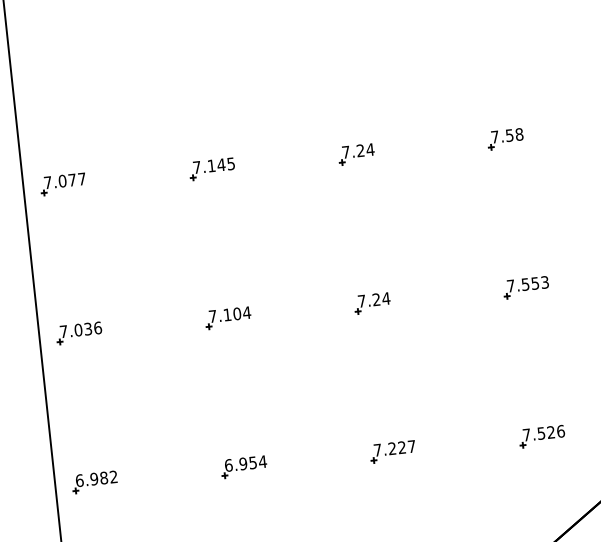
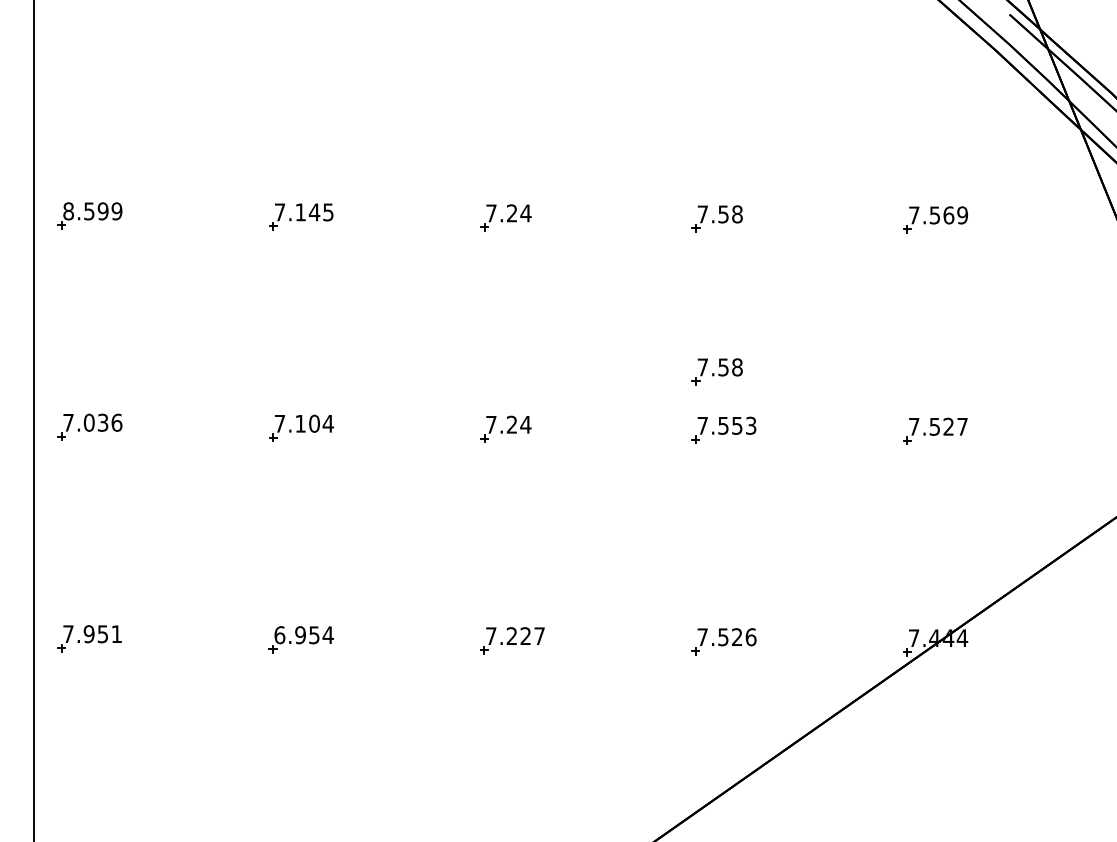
text: (64, 181) -> (92, 211), 7.077 -> 8.599
part: (516, 246) -> (716, 371), added
text: (96, 479) -> (92, 634), 6.982 -> 7.951

